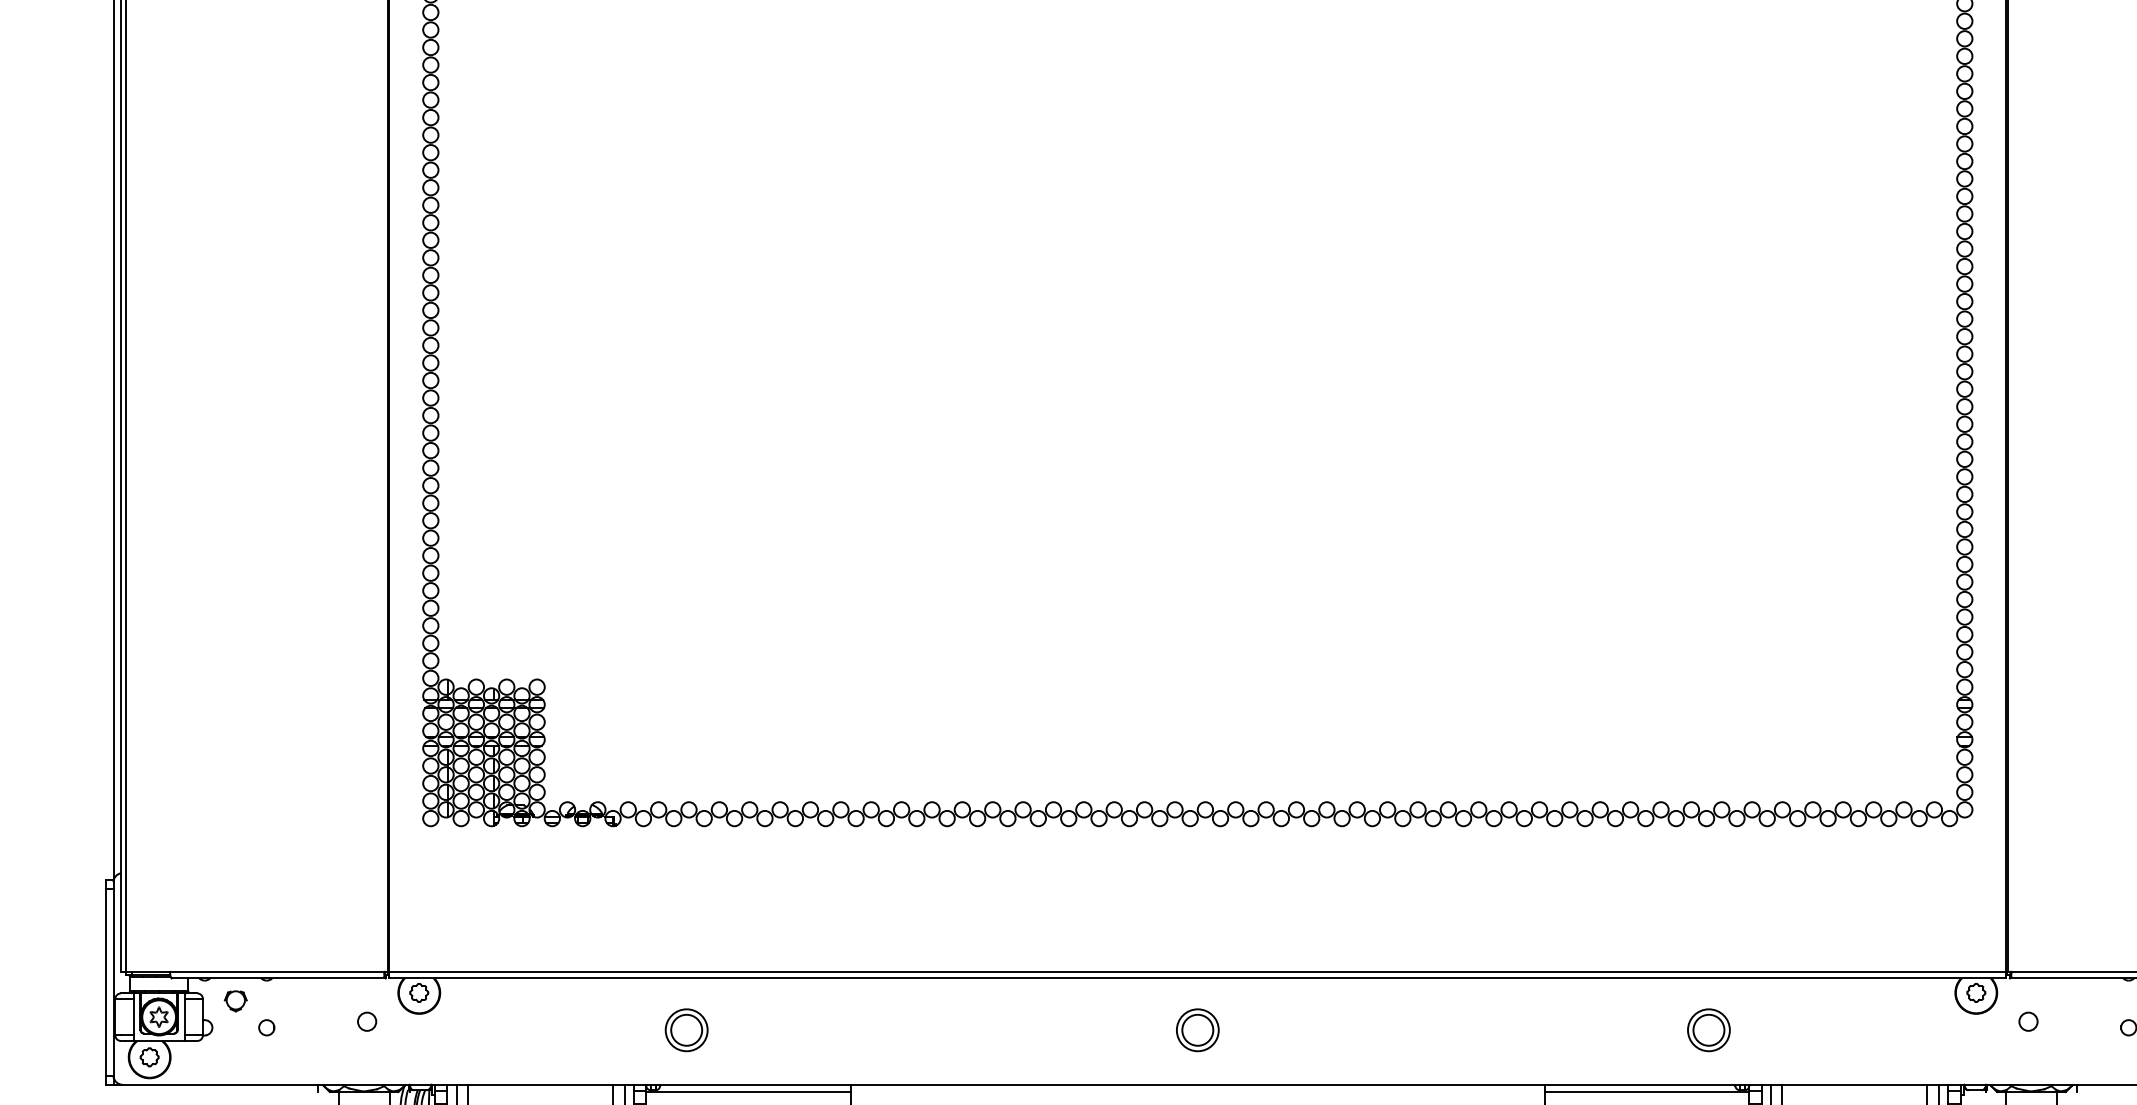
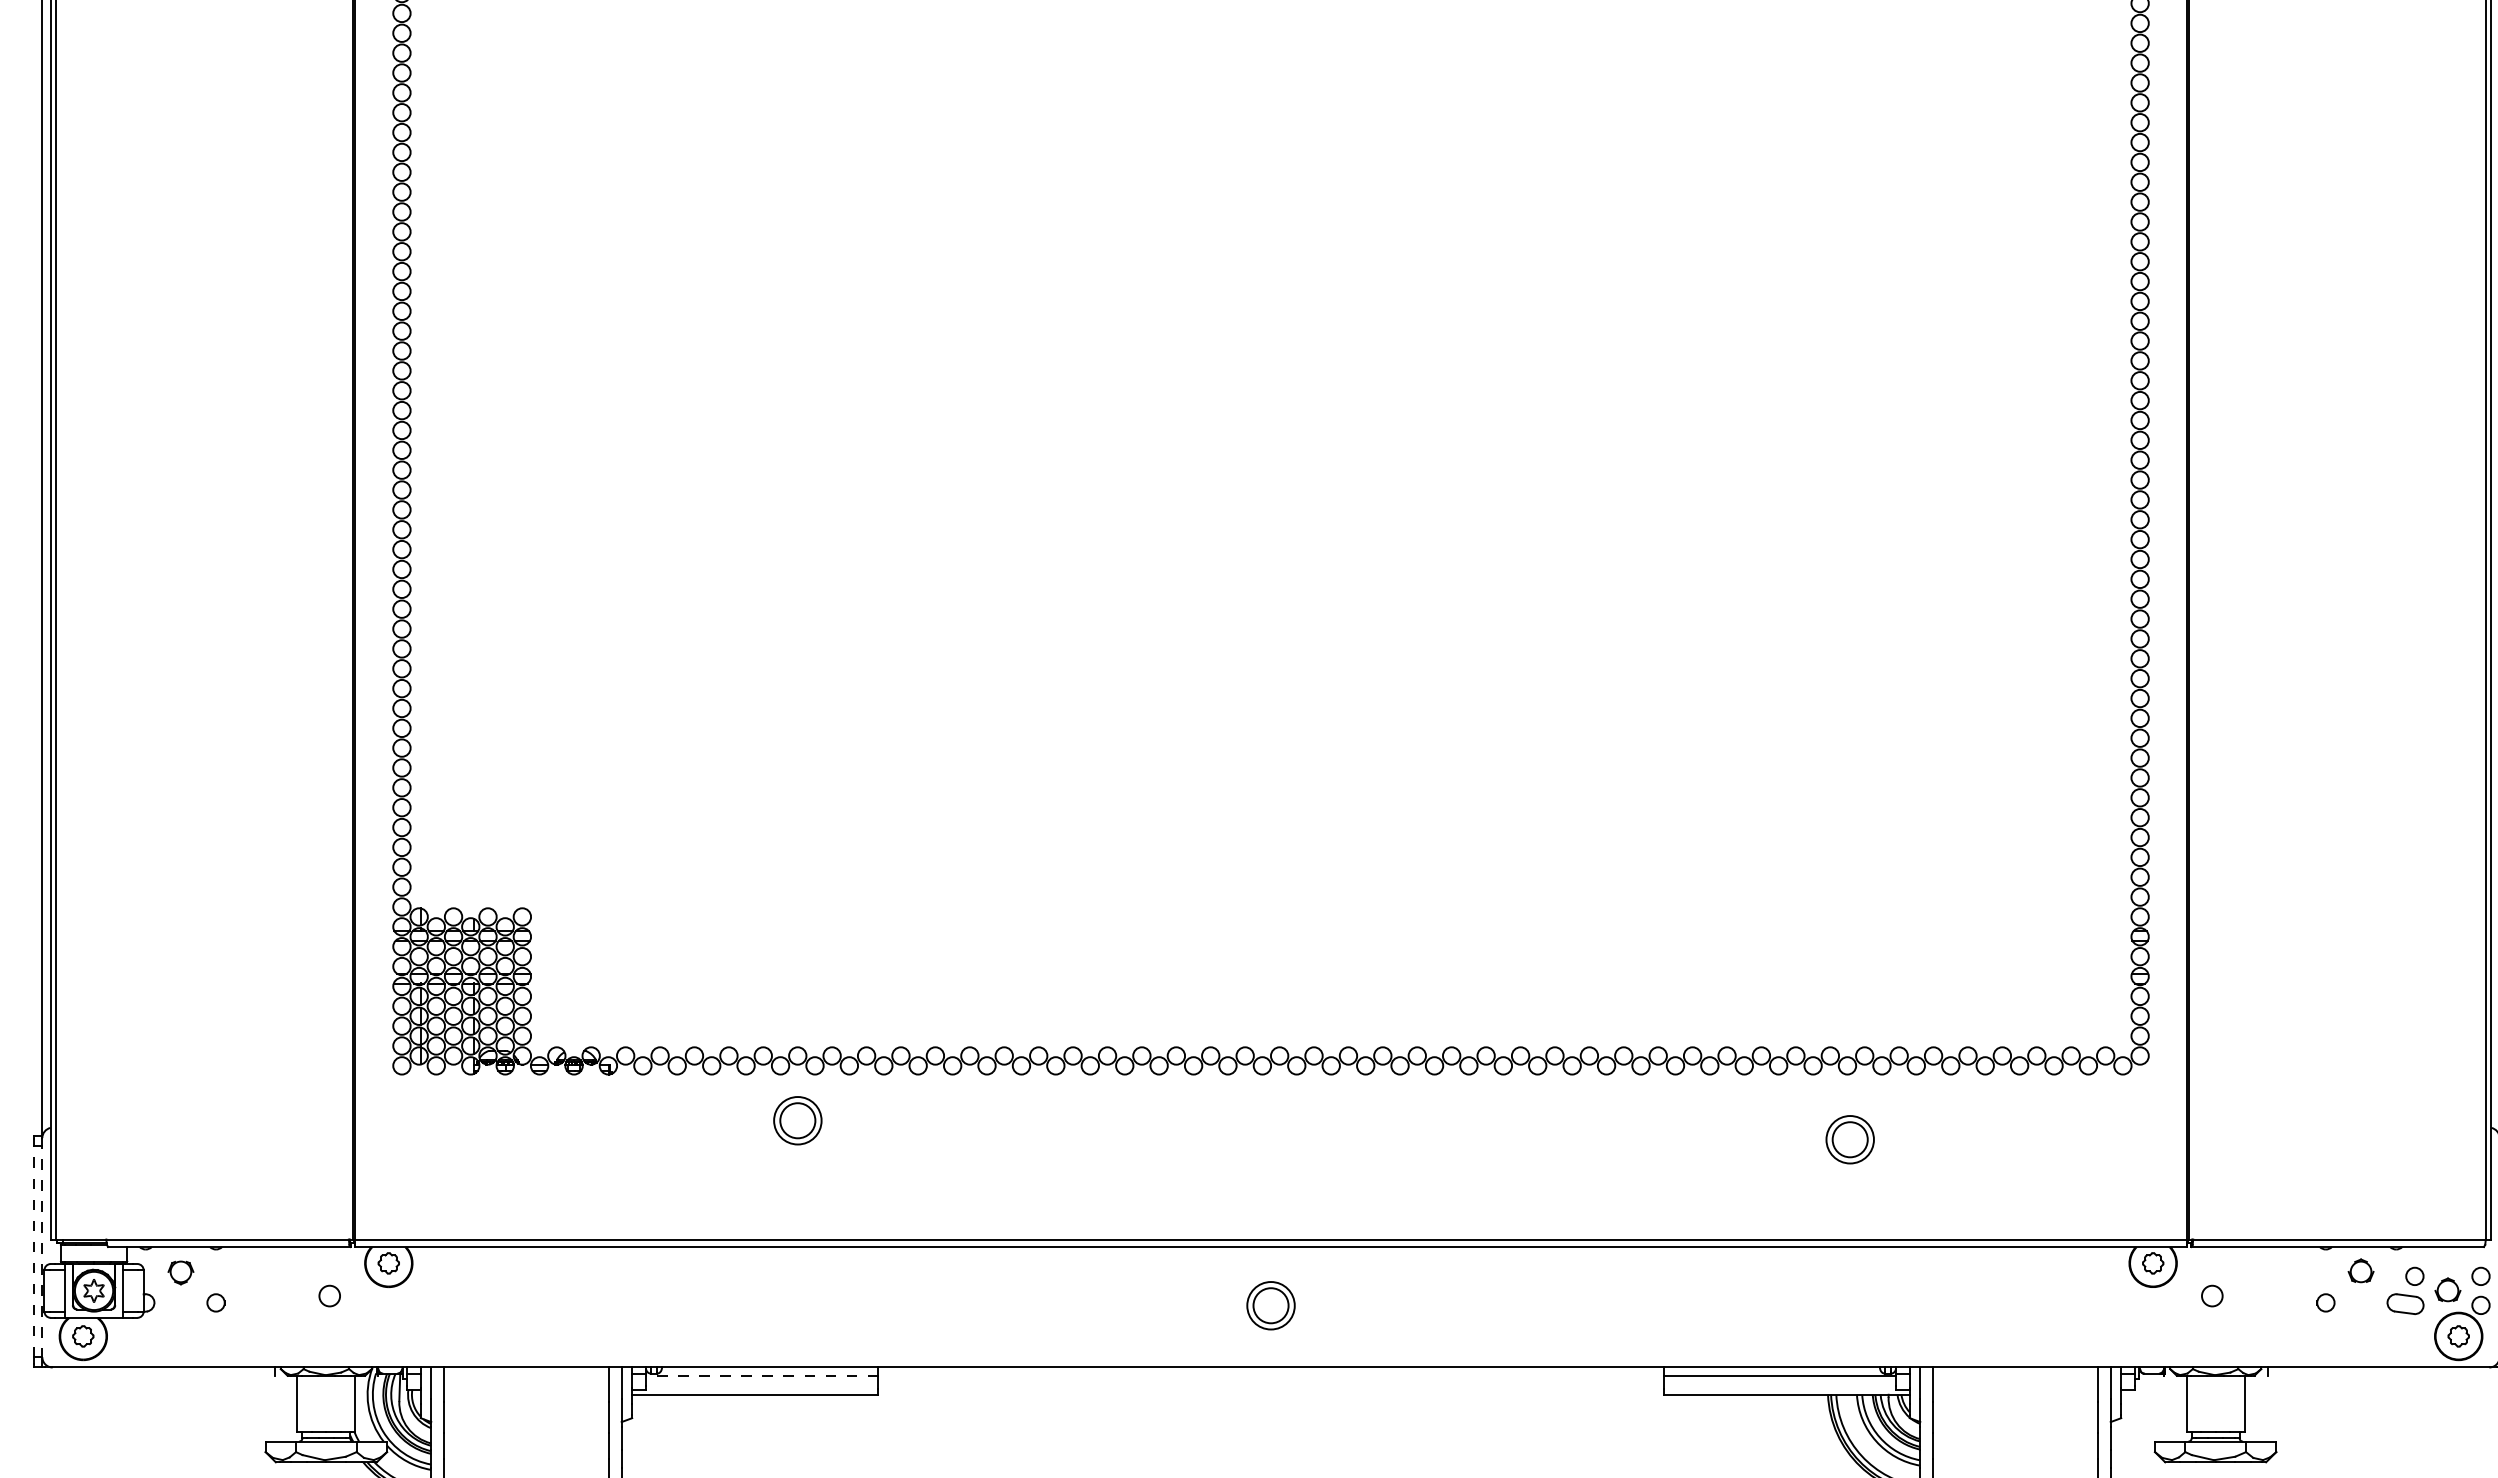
line: (113, 978) -> (42, 1247), solid -> dashed
line: (106, 982) -> (34, 1251), solid -> dashed
part: (686, 1030) -> (797, 1120), moved
part: (1708, 1030) -> (1849, 1139), moved
line: (748, 1092) -> (761, 1376), solid -> dashed

